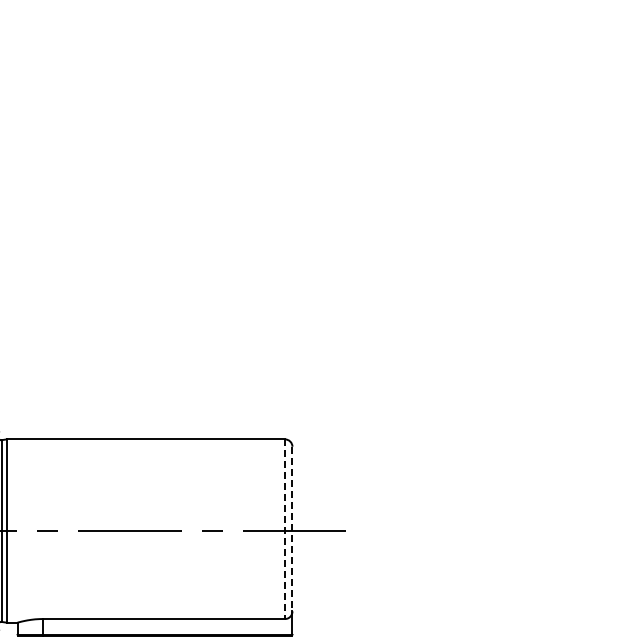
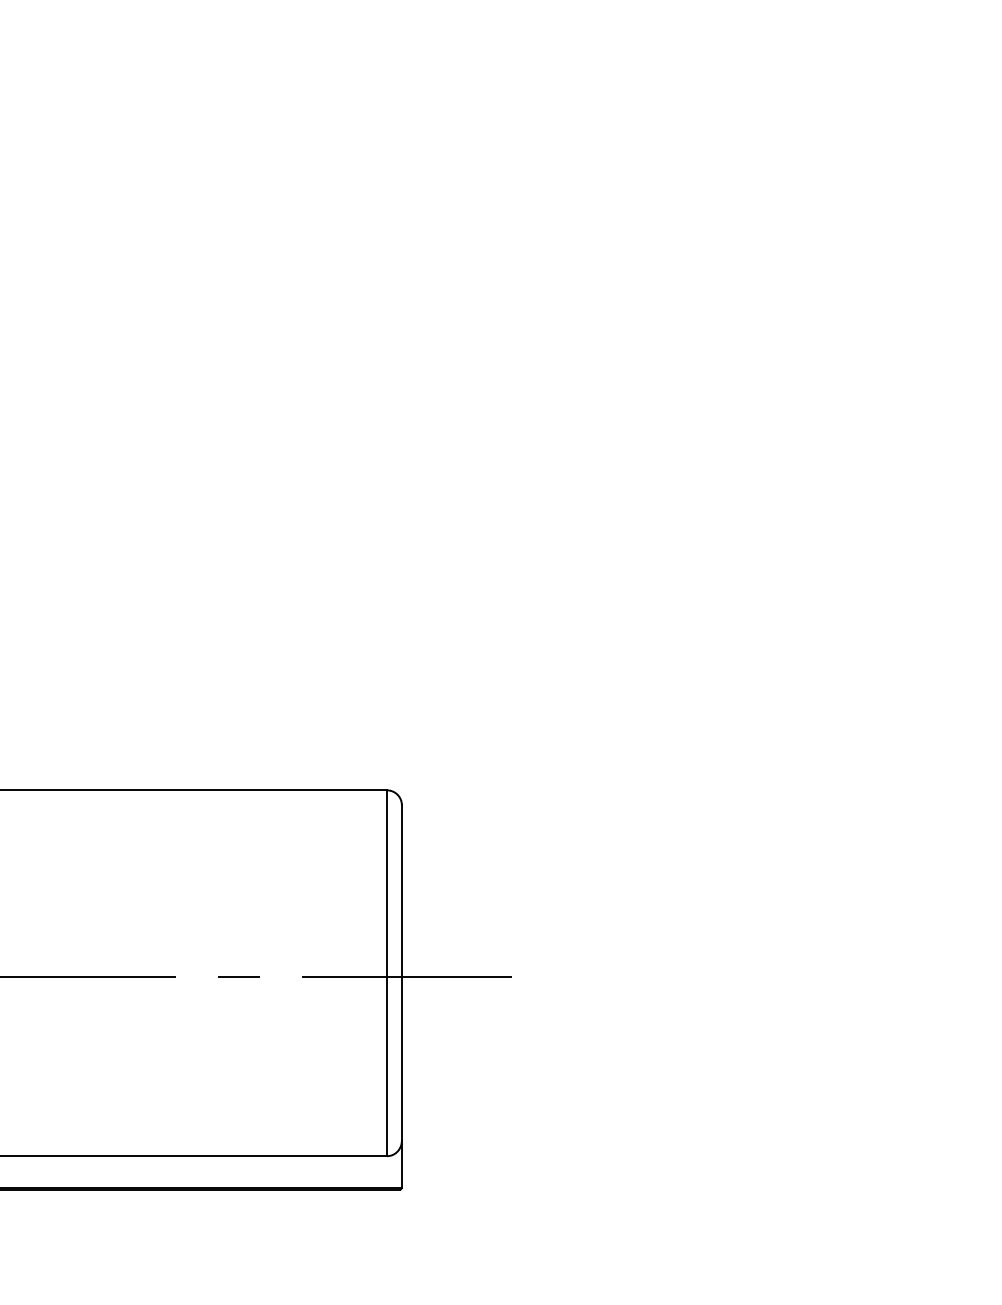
line: (285, 529) -> (387, 973), dashed -> solid
line: (292, 529) -> (401, 973), dashed -> solid

